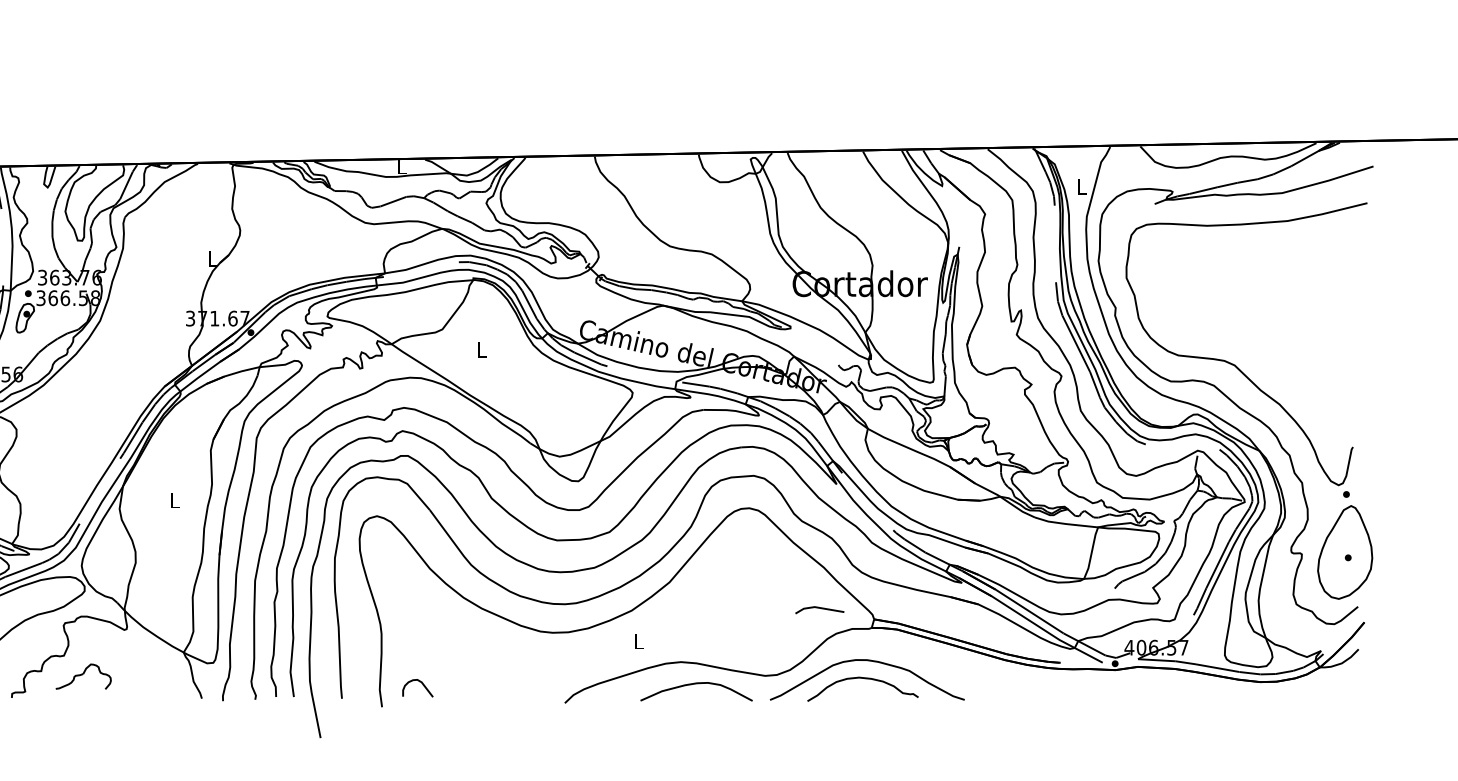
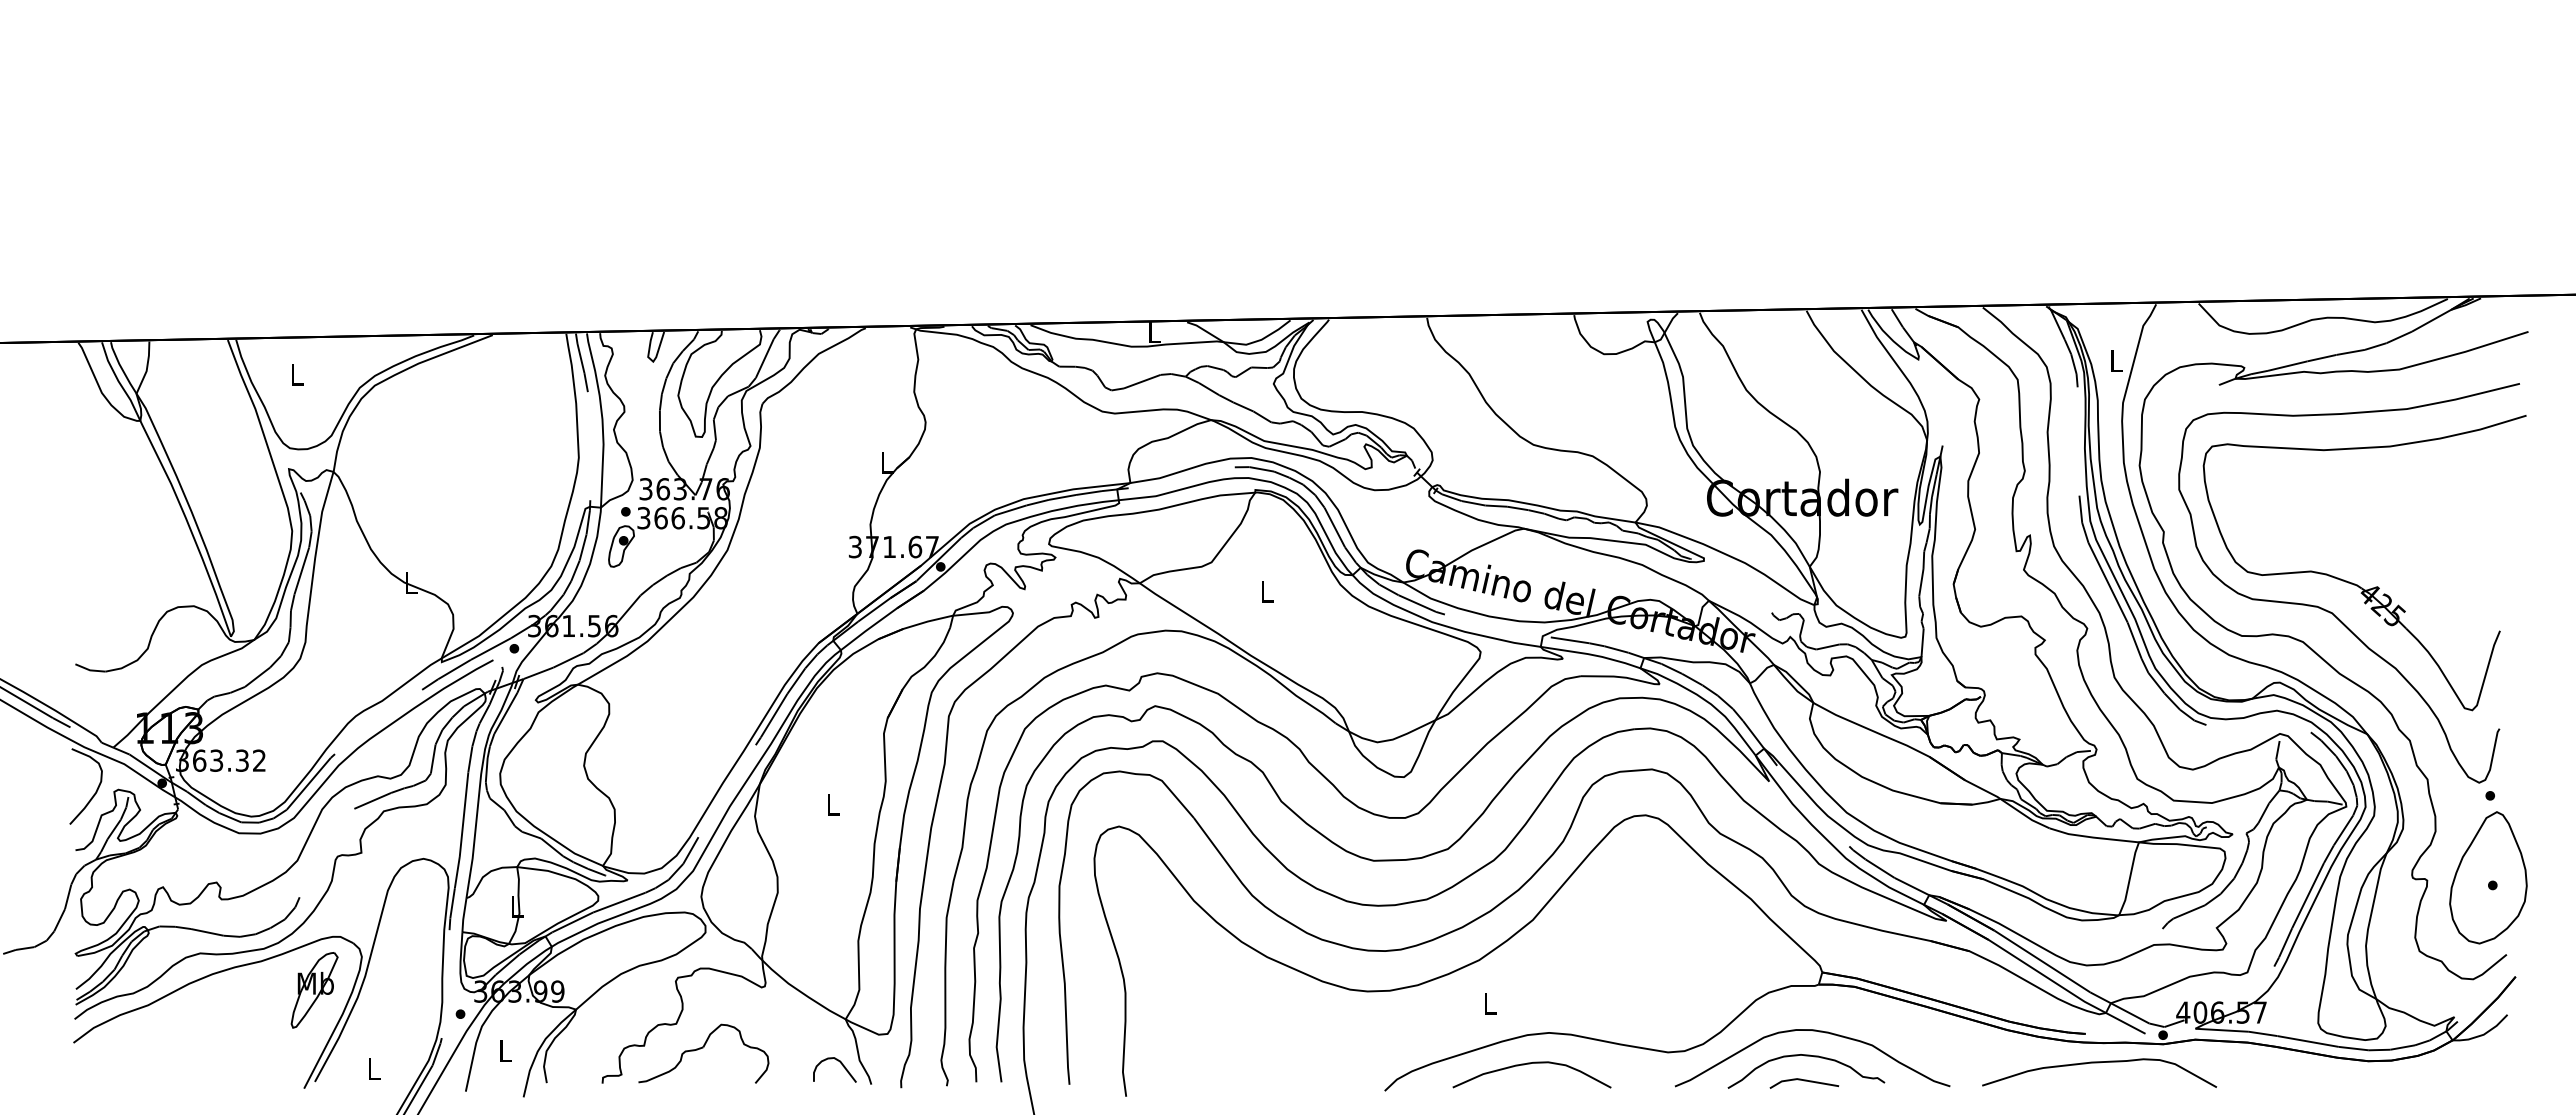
part: (1251, 344) -> (2355, 583), added
line: (819, 608) -> (1804, 1081), moved
part: (83, 676) -> (703, 1053), size x1.67
curve: (421, 683) -> (840, 1063), moved
curve: (1070, 683) -> (2099, 1063), added
curve: (695, 684) -> (1530, 1064), moved

